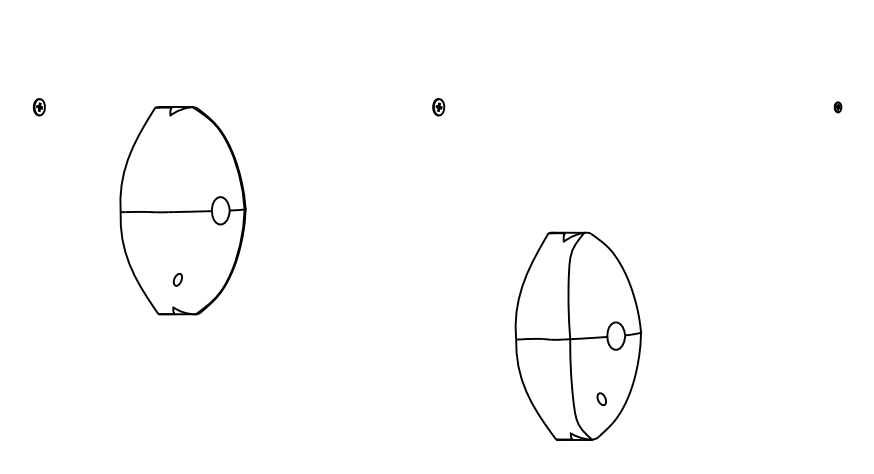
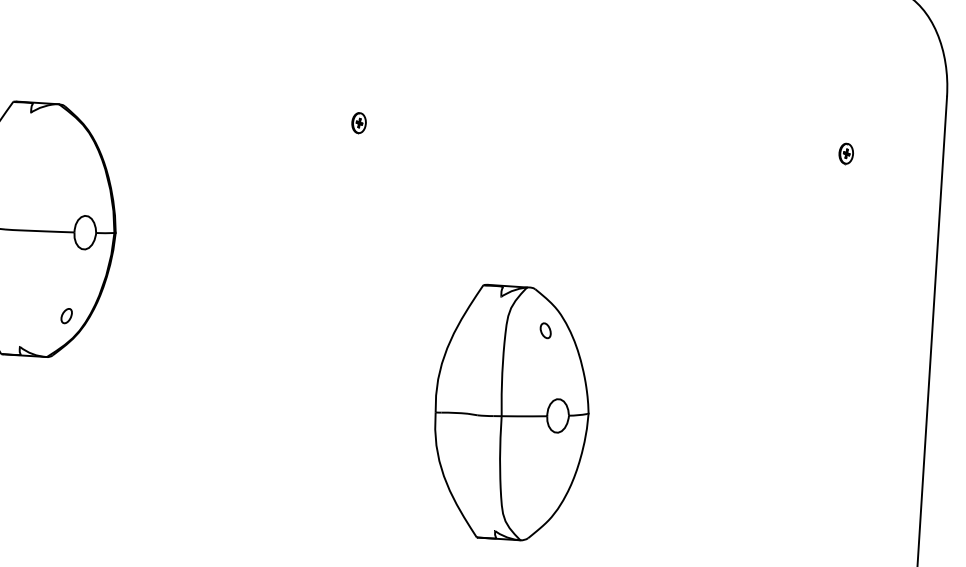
part: (837, 107) -> (845, 154), size x1.67
part: (177, 279) -> (66, 315), moved
part: (601, 399) -> (545, 331), moved

